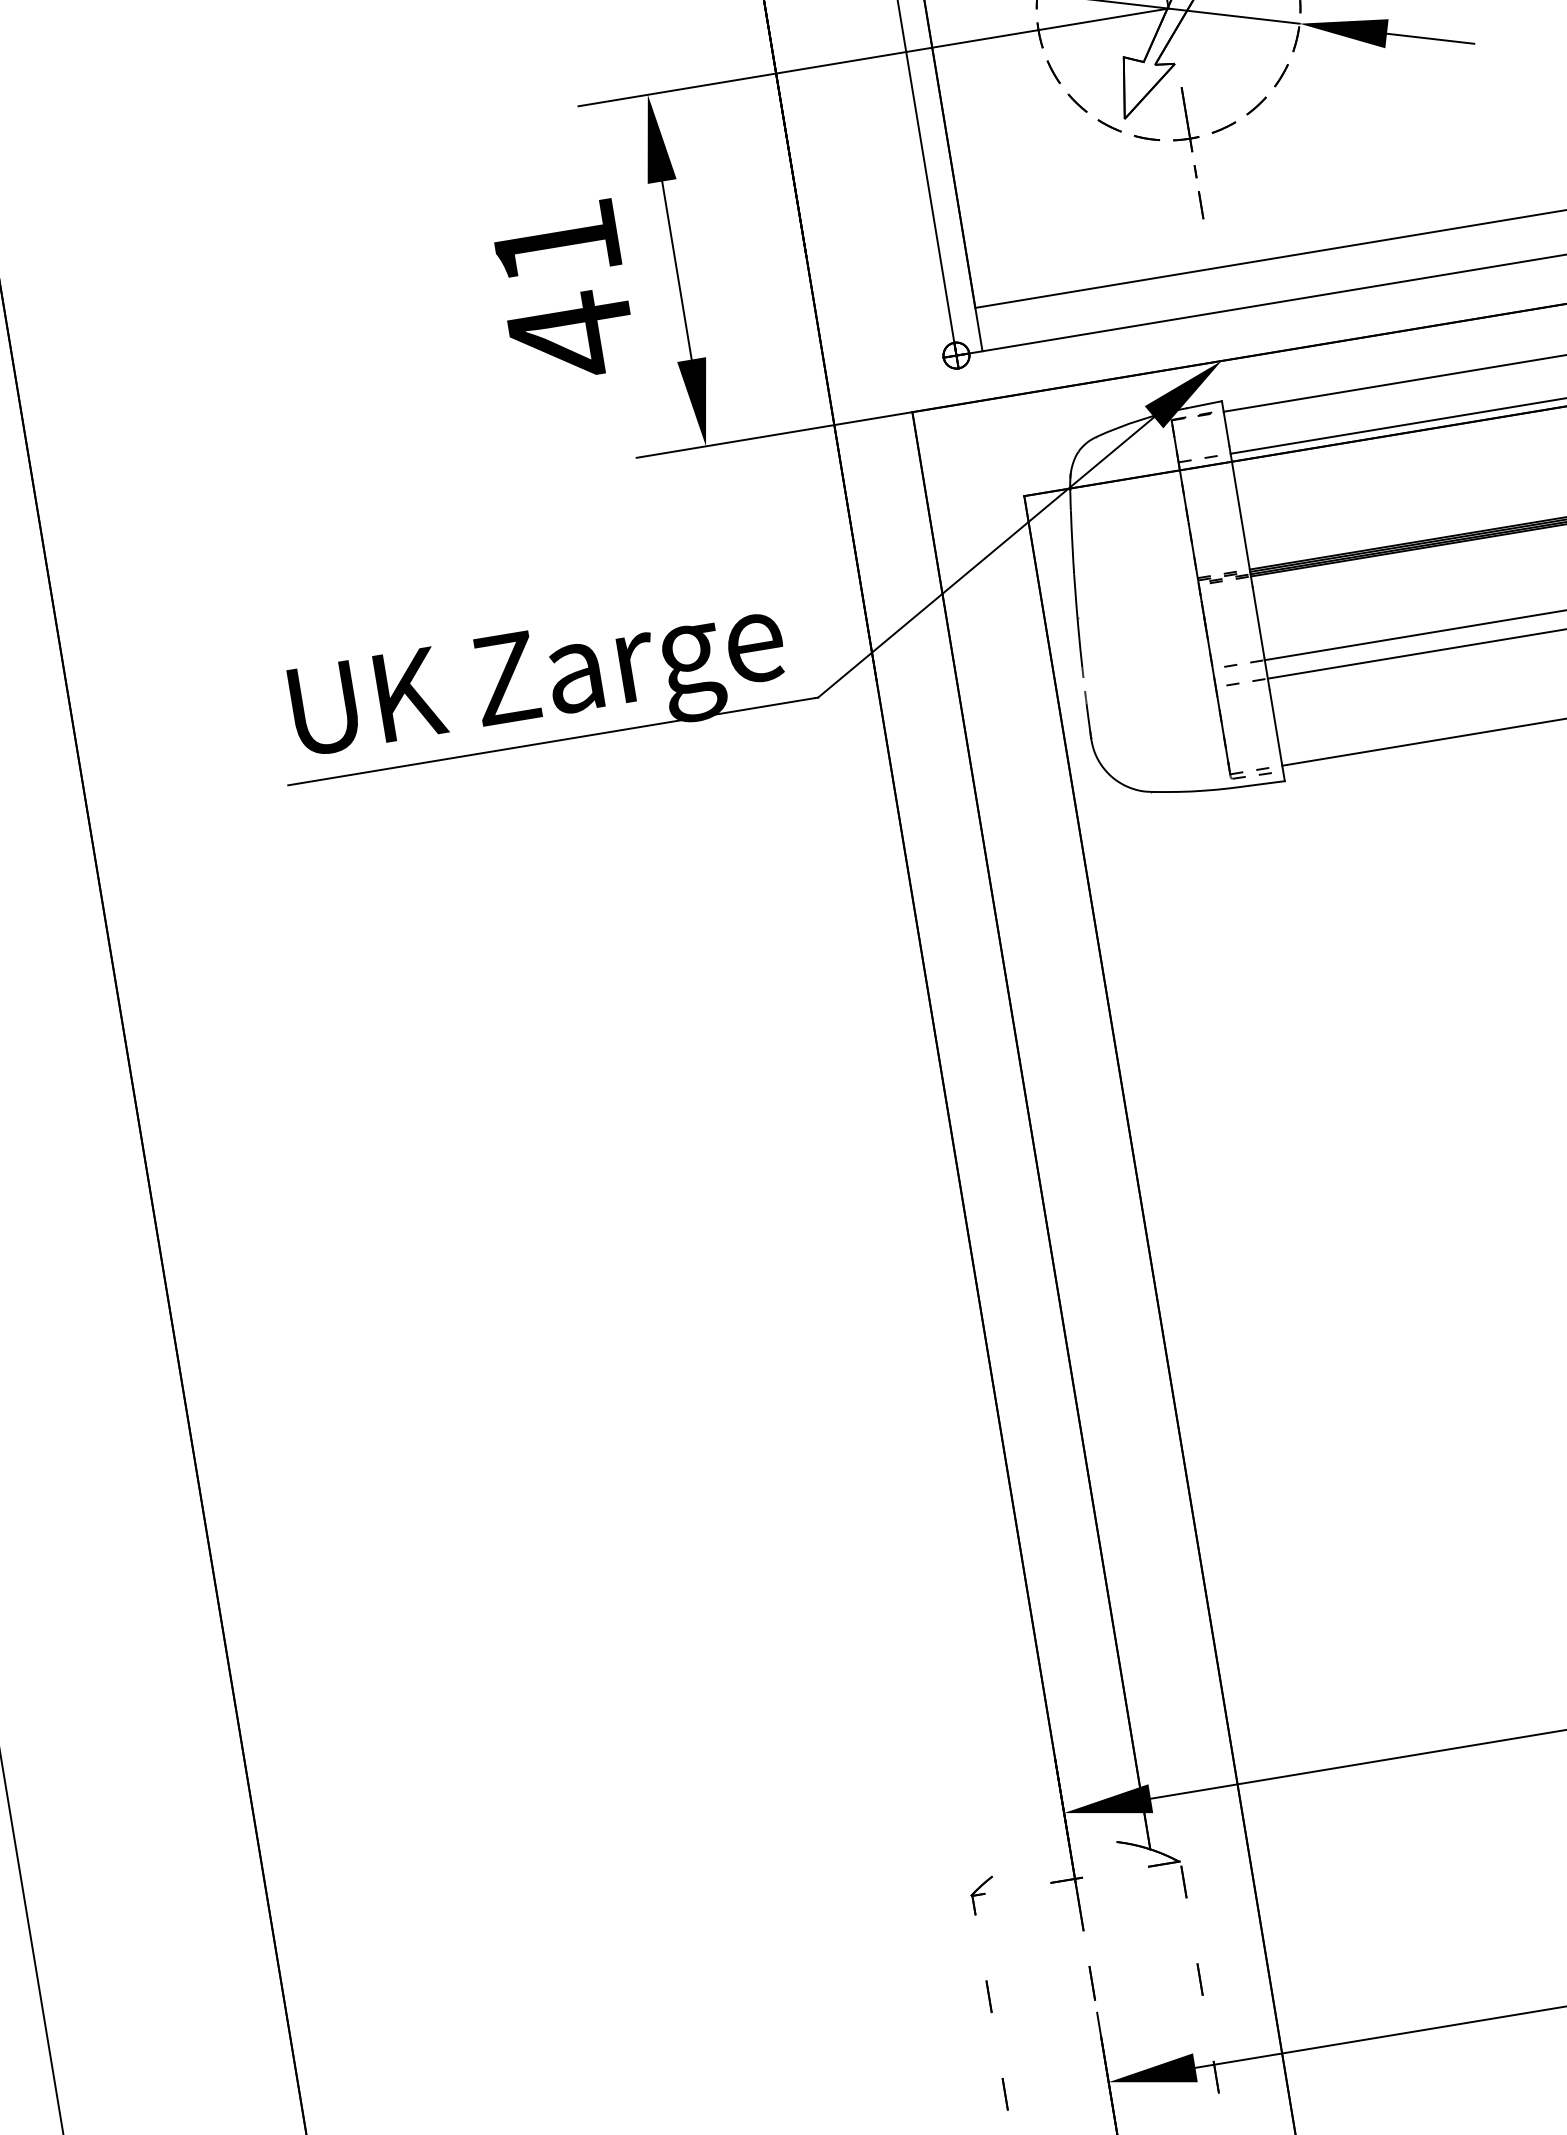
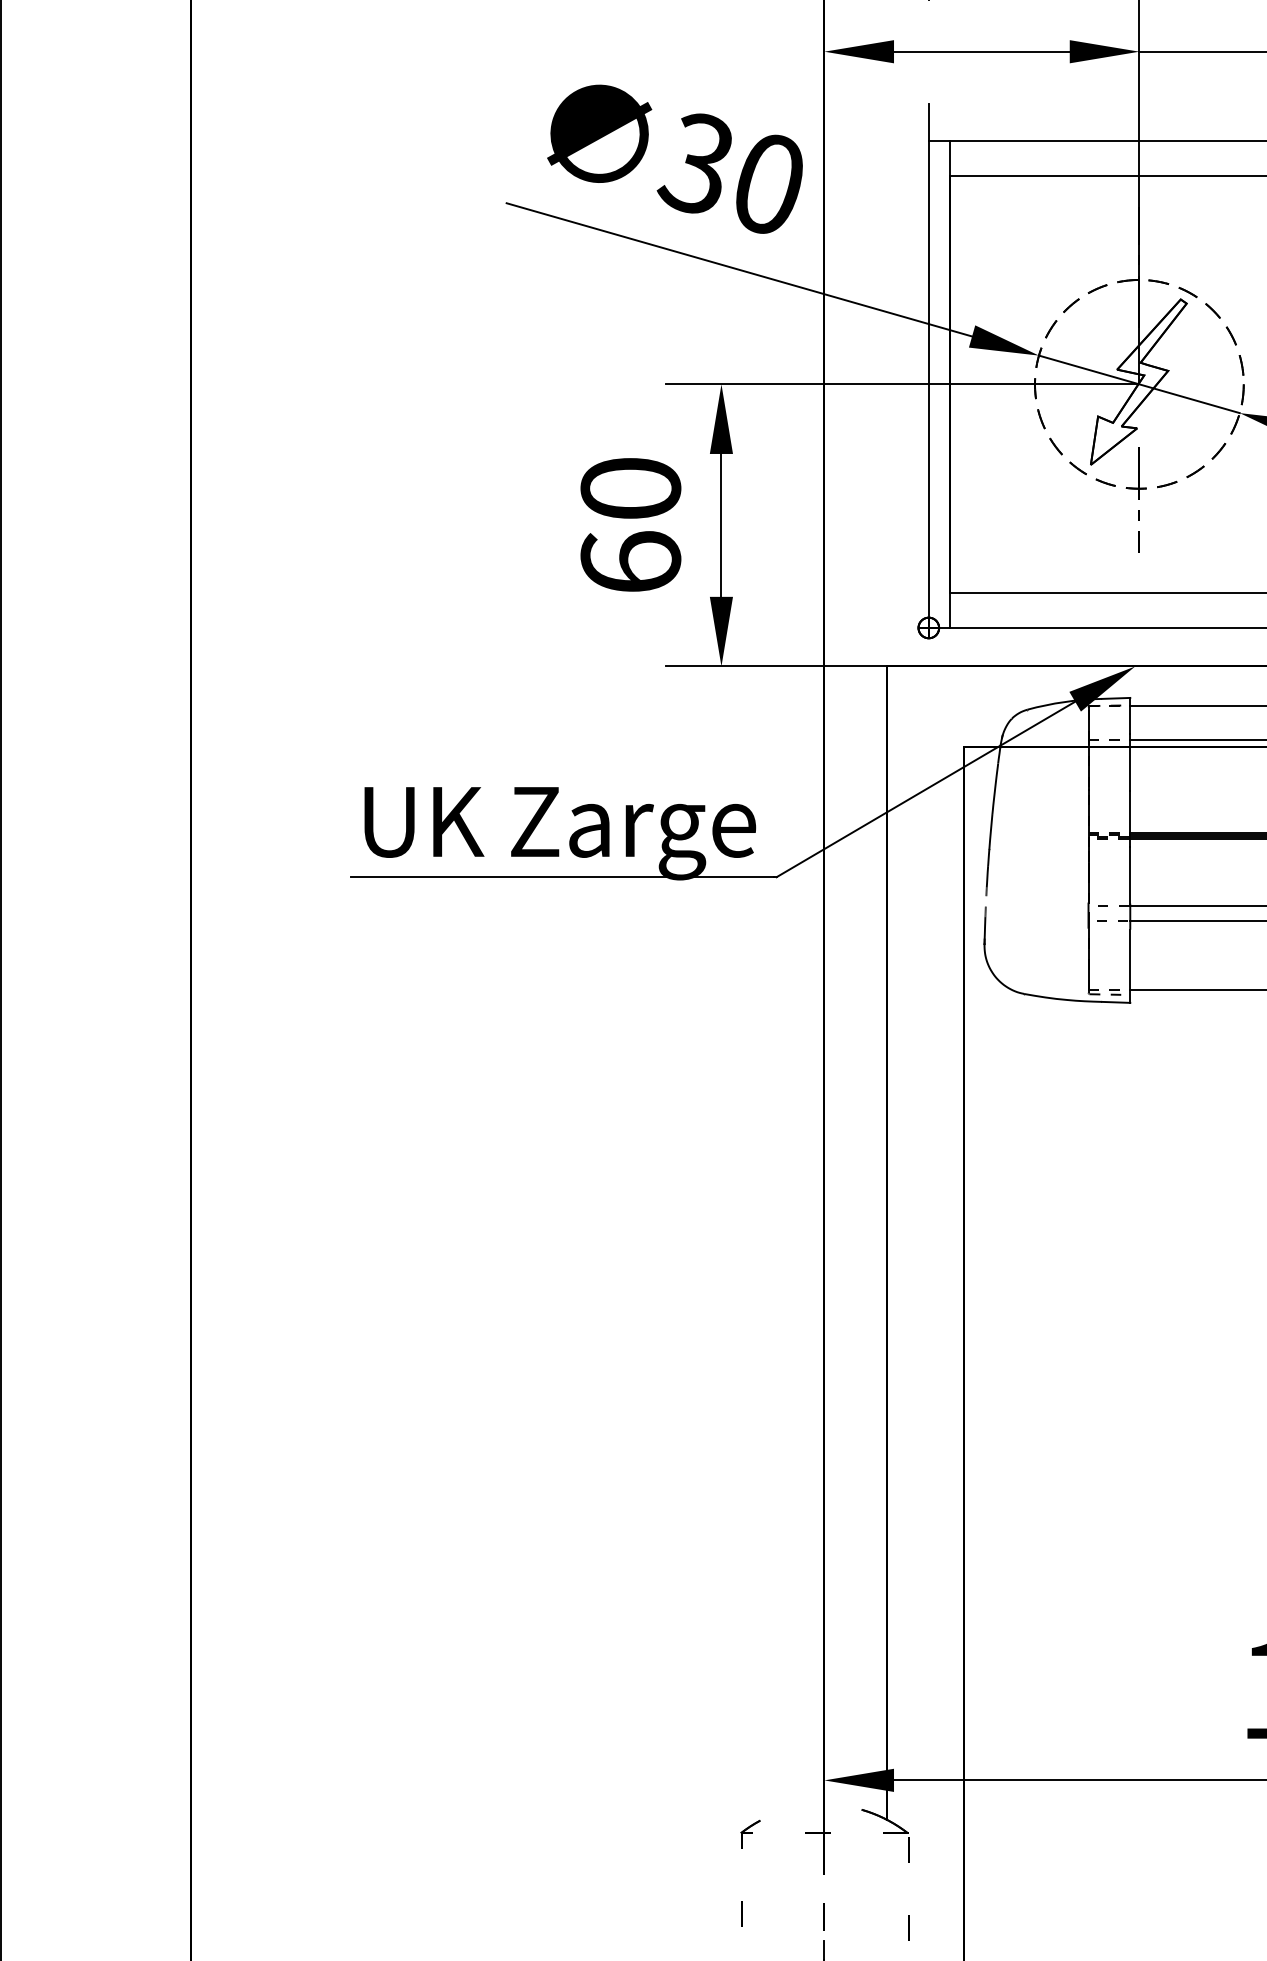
text: (564, 291) -> (630, 527), 41 -> 60

